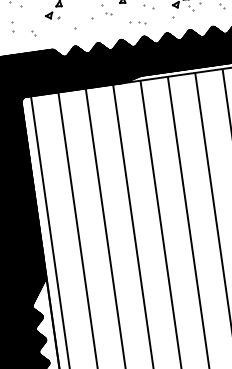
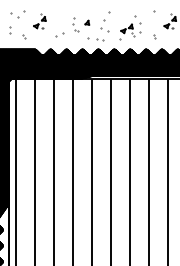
part: (137, 22) -> (95, 39), size x1.43
part: (84, 23) -> (59, 34), size x0.62

